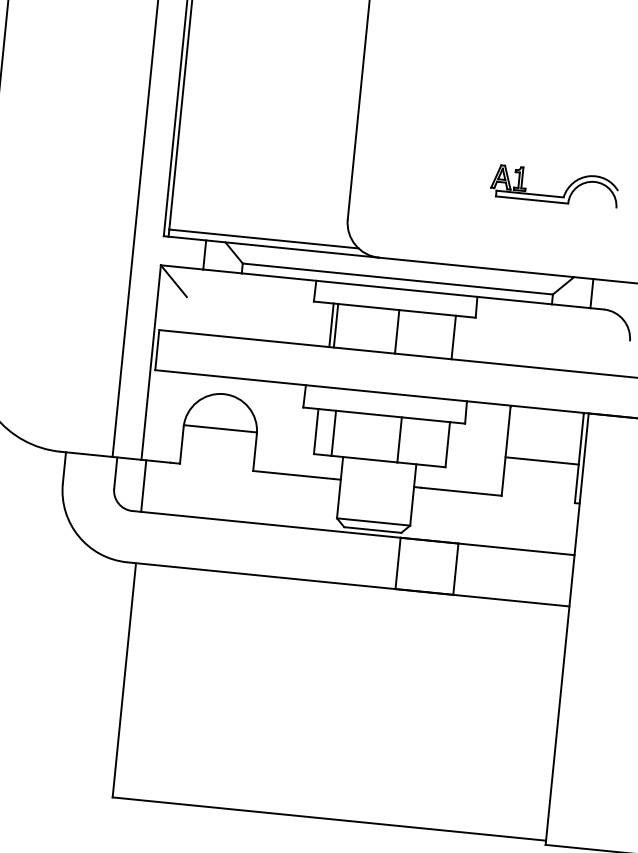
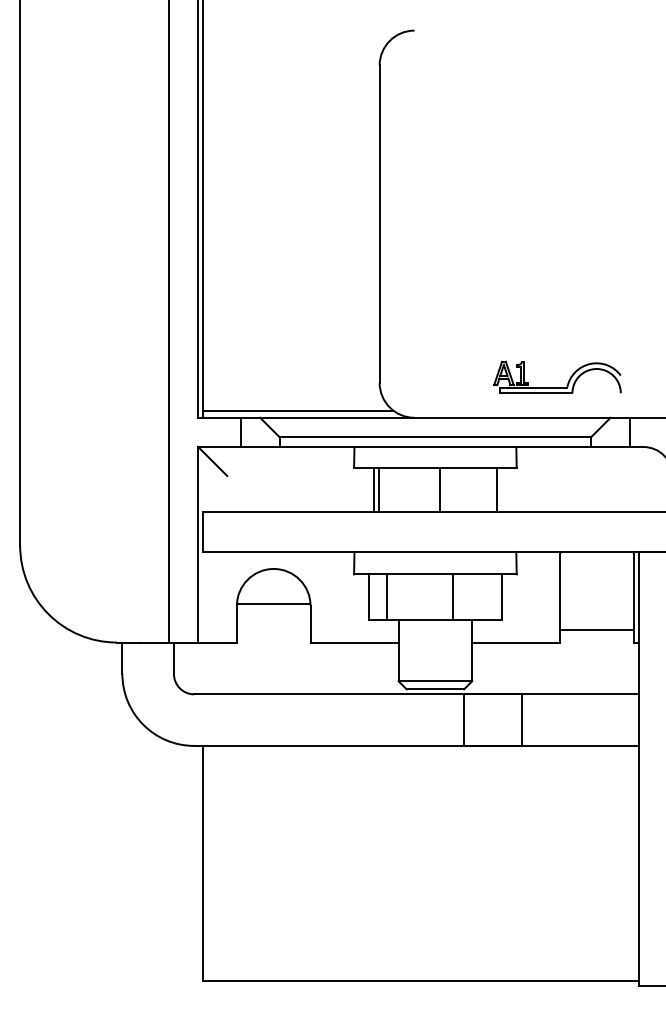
part: (553, 196) -> (557, 387), moved
line: (541, 460) -> (596, 629), moved
line: (144, 486) -> (203, 668), removed

